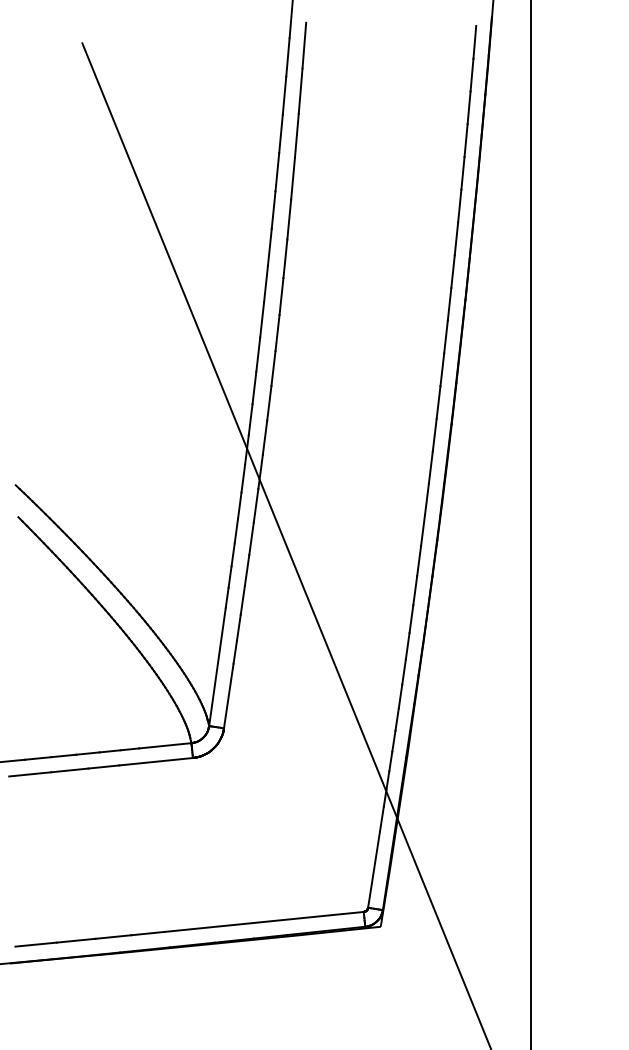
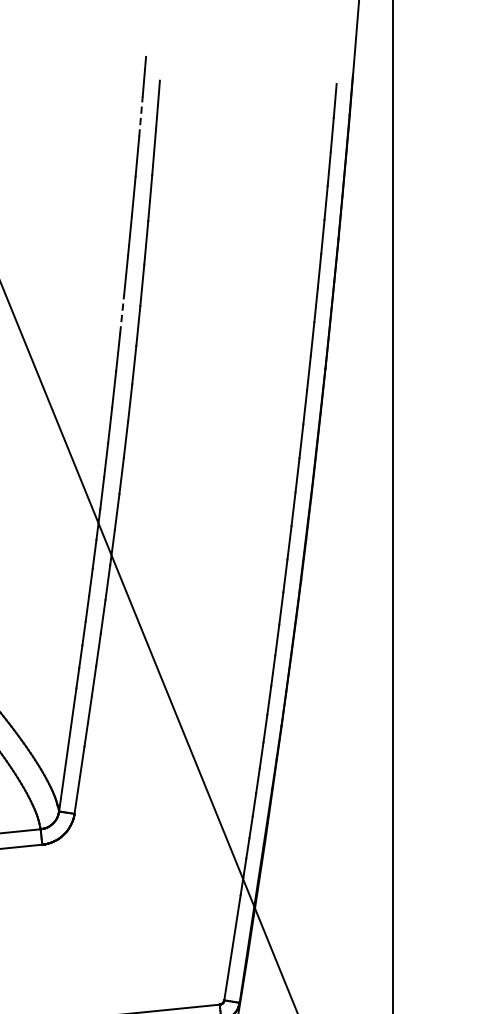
line: (287, 56) -> (140, 115), solid -> dashed
line: (269, 247) -> (121, 314), solid -> dashed

